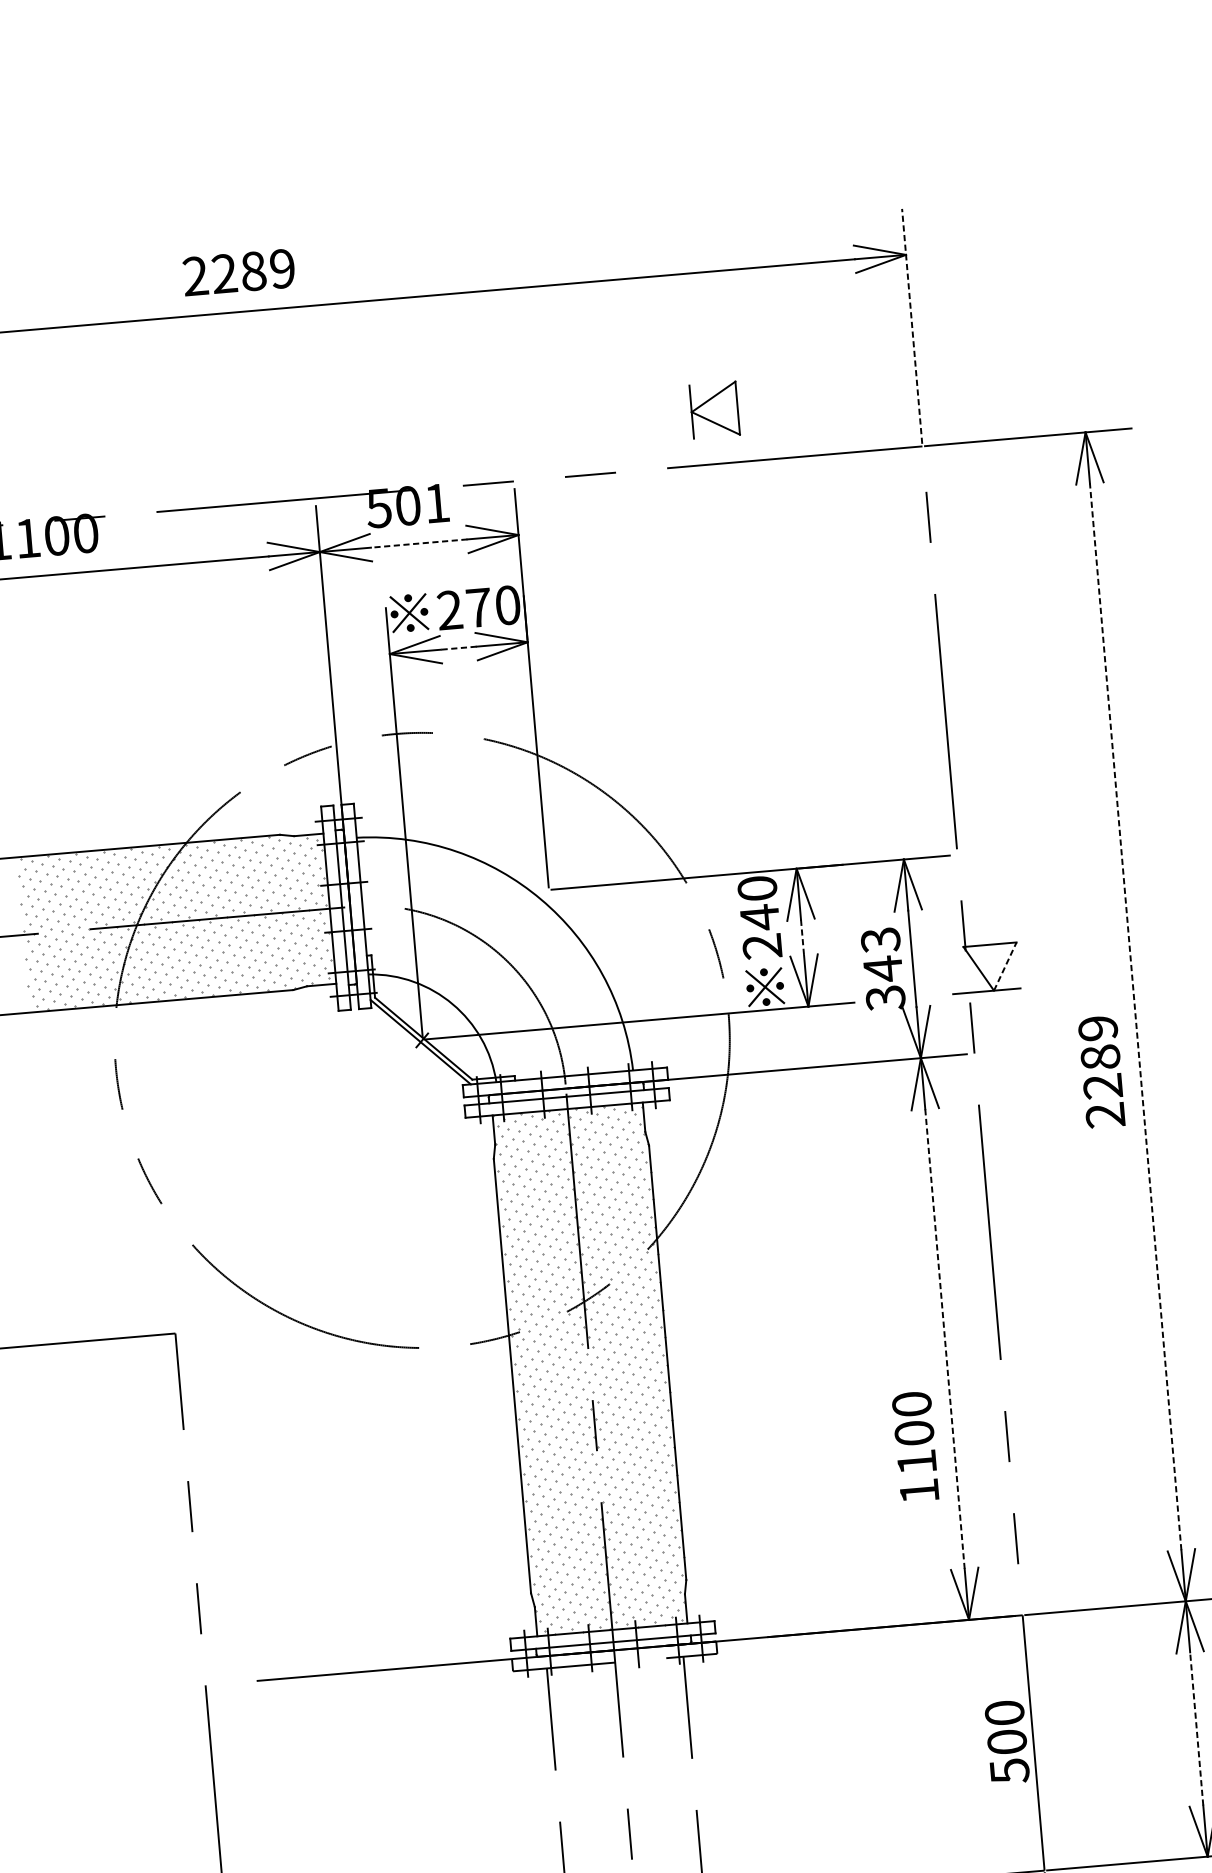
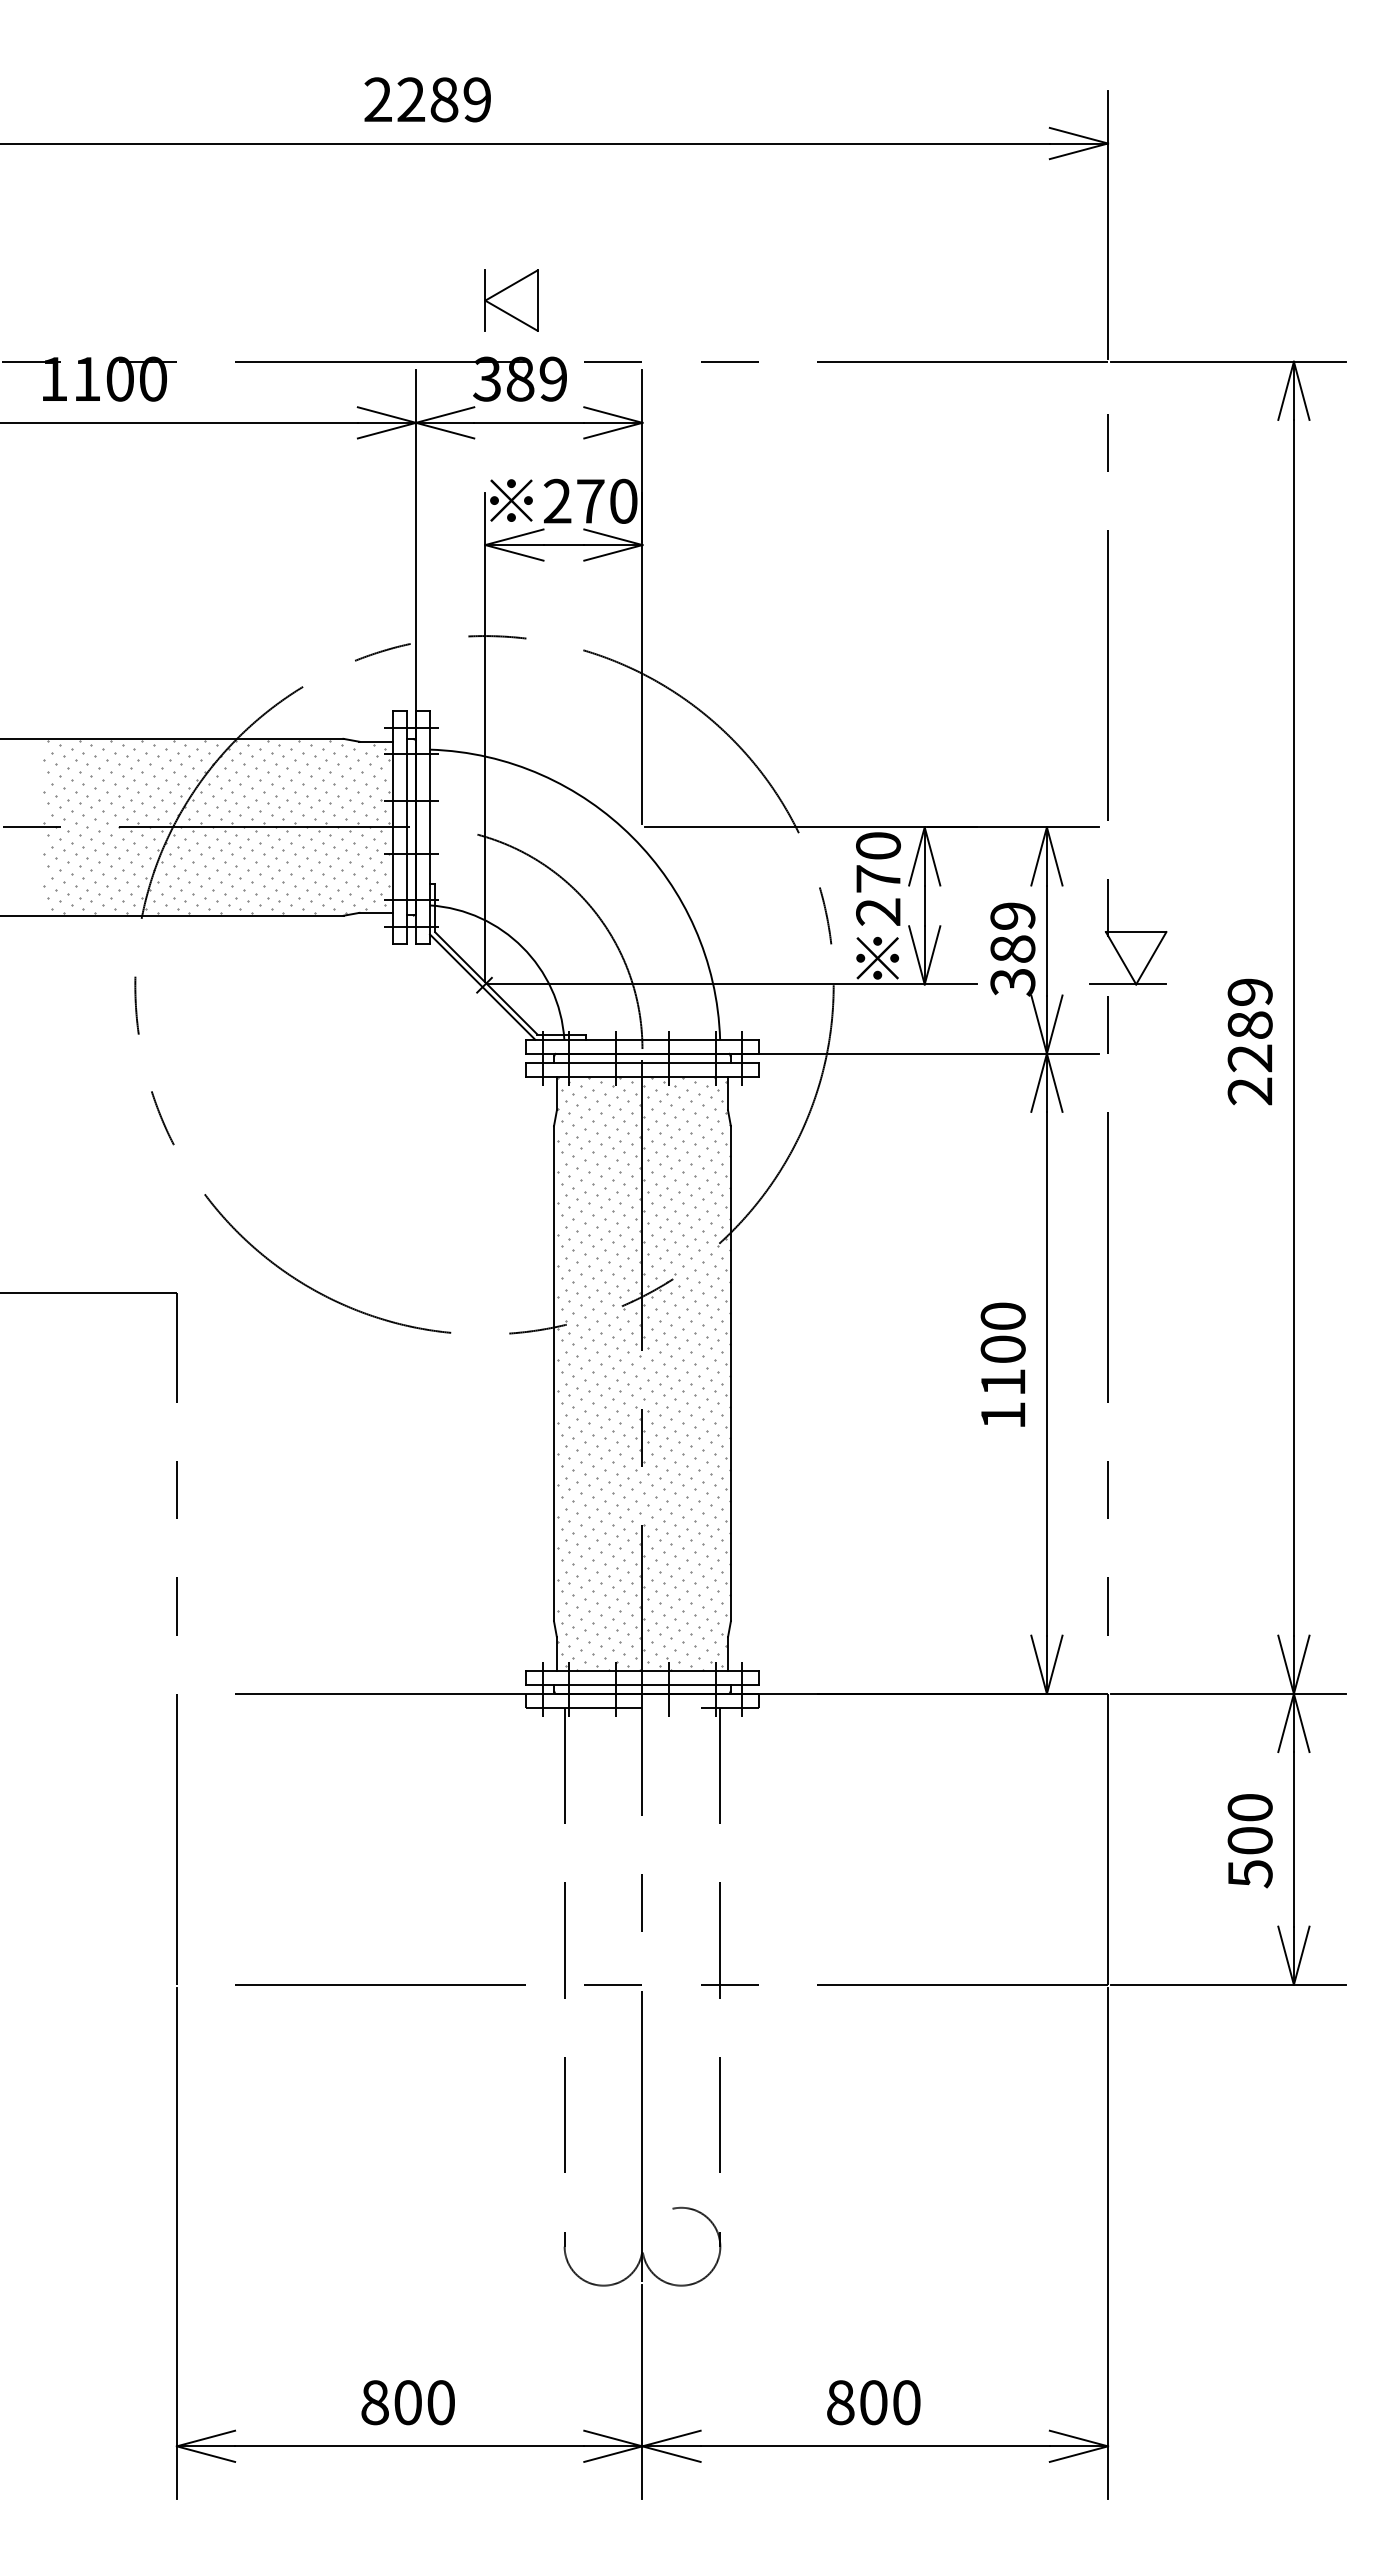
text: (238, 272) -> (427, 99), moved
line: (912, 325) -> (1108, 224), dashed -> solid
part: (714, 410) -> (511, 300), moved
text: (407, 505) -> (519, 378), 501 -> 389
line: (419, 543) -> (529, 422), dashed -> solid
line: (458, 648) -> (563, 545), dashed -> solid
text: (760, 917) -> (878, 879), 240 -> 270
line: (802, 938) -> (924, 906), dashed -> solid
text: (881, 955) -> (1012, 933), 343 -> 389
line: (1005, 965) -> (1151, 957), dashed -> solid
line: (1135, 1016) -> (1293, 1027), dashed -> solid
text: (1101, 1071) -> (1249, 1041), moved
line: (944, 1338) -> (1046, 1373), dashed -> solid
text: (914, 1446) -> (1002, 1364), moved
line: (1196, 1728) -> (1293, 1838), dashed -> solid
text: (1006, 1742) -> (1249, 1841), moved

